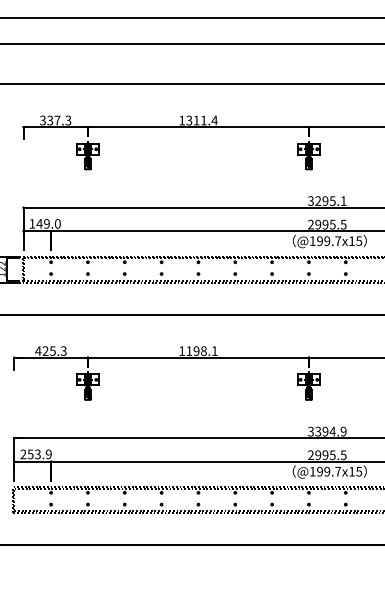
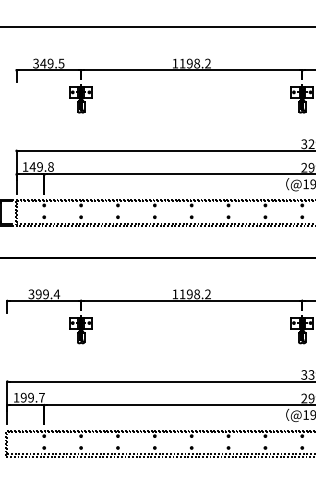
text: (59, 120) -> (52, 63), 337.3 -> 349.5
text: (201, 120) -> (194, 63), 1311.4 -> 1198.2
text: (57, 223) -> (50, 166), 149.0 -> 149.8
text: (50, 350) -> (43, 293), 425.3 -> 399.4
text: (214, 350) -> (207, 293), 1198.1 -> 1198.2
text: (35, 454) -> (28, 397), 253.9 -> 199.7

